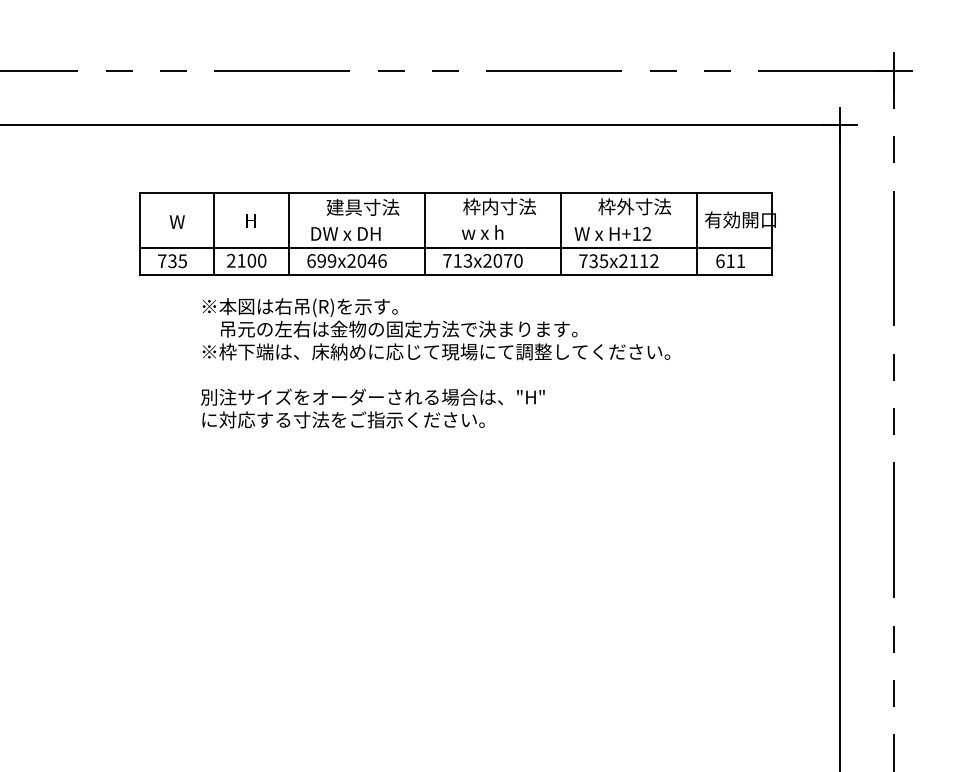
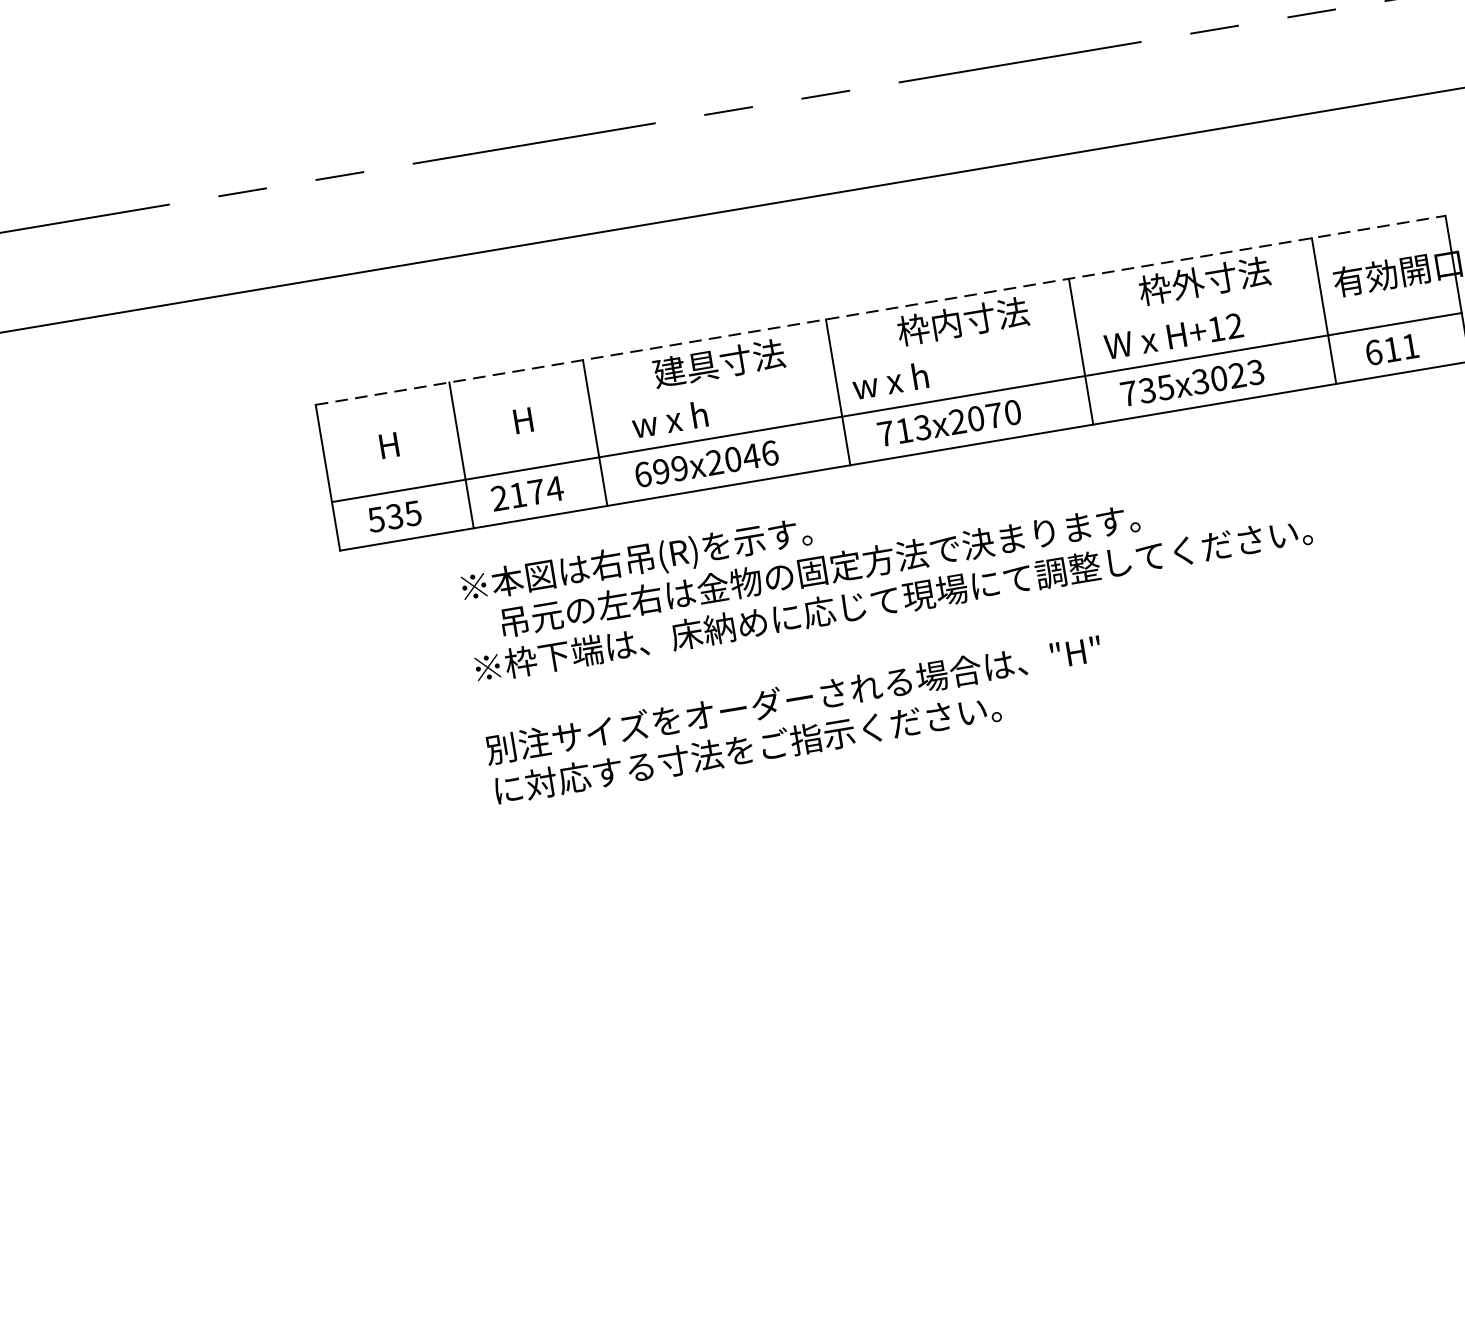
line: (456, 193) -> (882, 310), solid -> dashed
text: (176, 221) -> (390, 444), W -> H
text: (482, 232) -> (890, 380), moved
text: (345, 233) -> (695, 415), DW x DH -> w x h
text: (256, 260) -> (544, 490), 2100 -> 2174
text: (161, 261) -> (375, 520), 735 -> 535
text: (638, 261) -> (1227, 377), 735x2112 -> 735x3023

